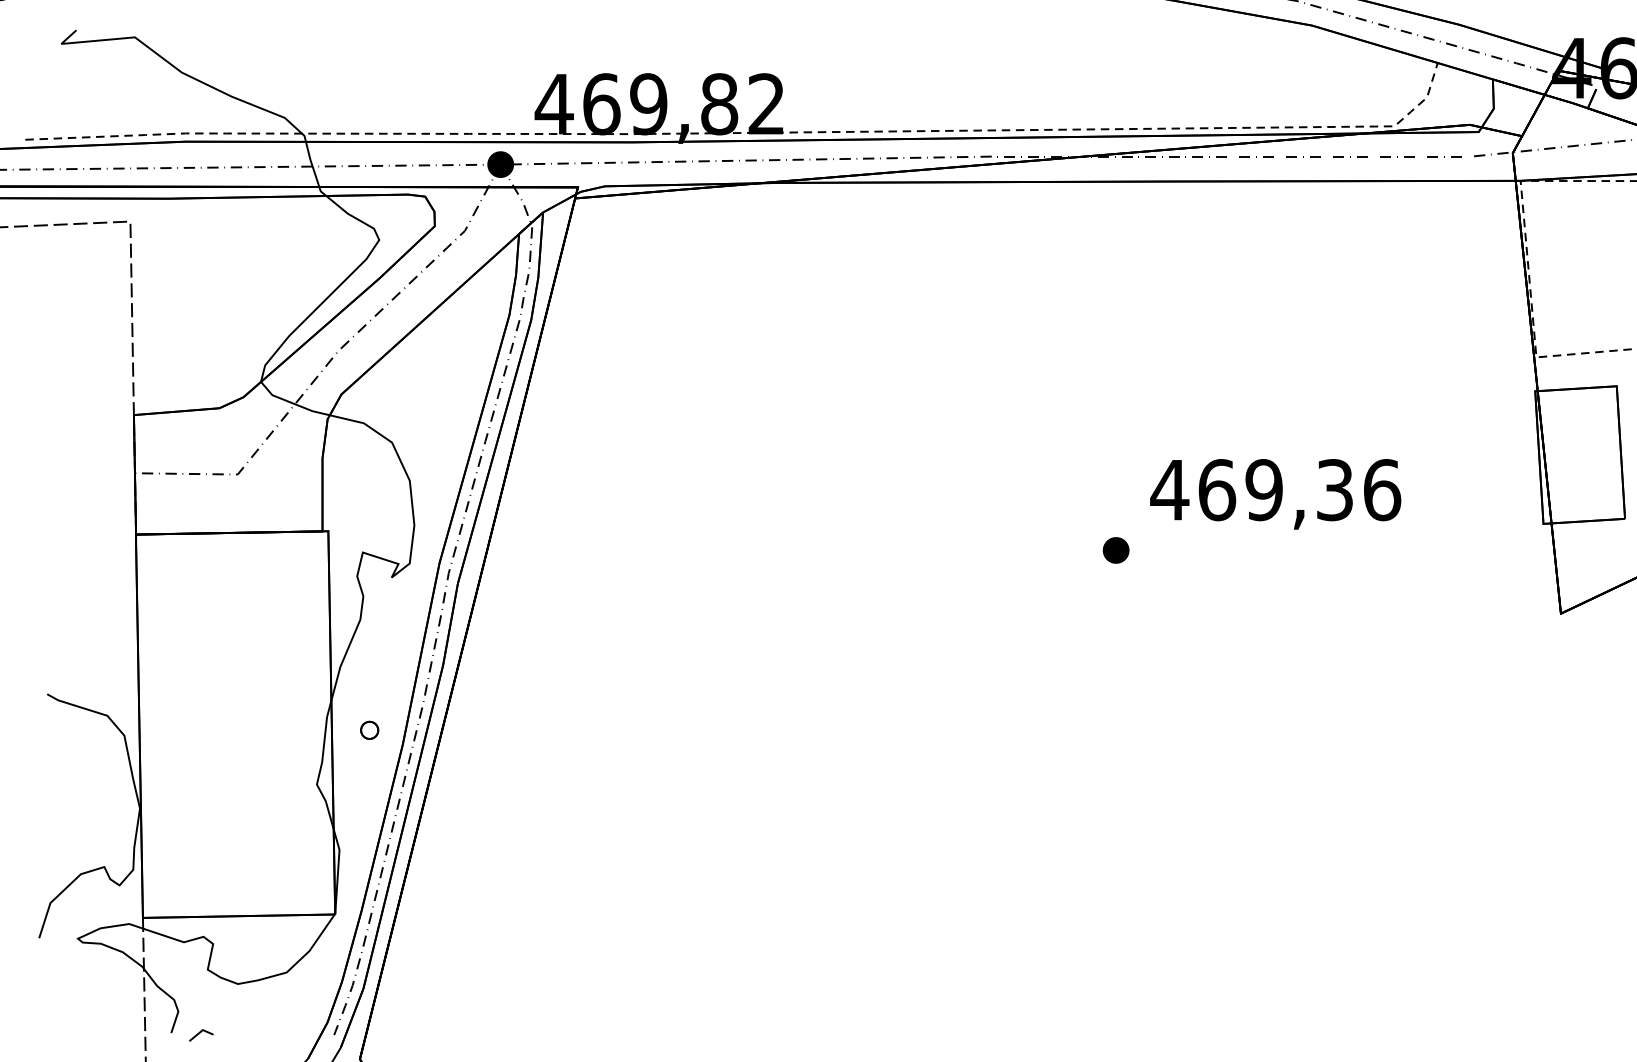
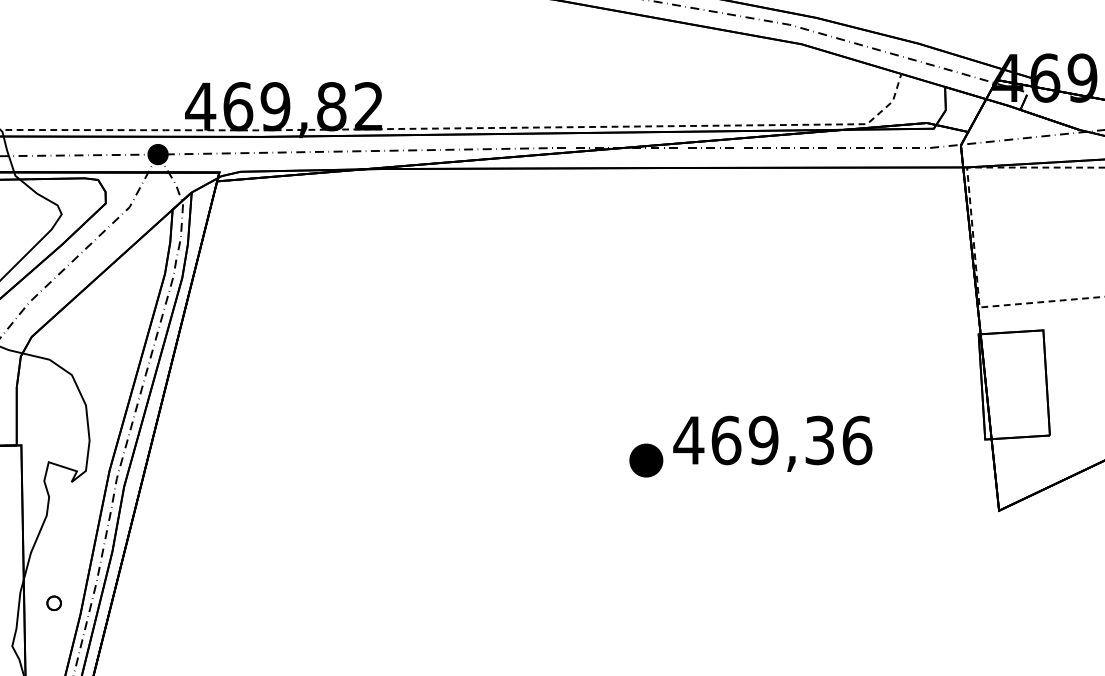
text: (1275, 494) -> (772, 443), moved
part: (1115, 550) -> (645, 460), size x1.6

